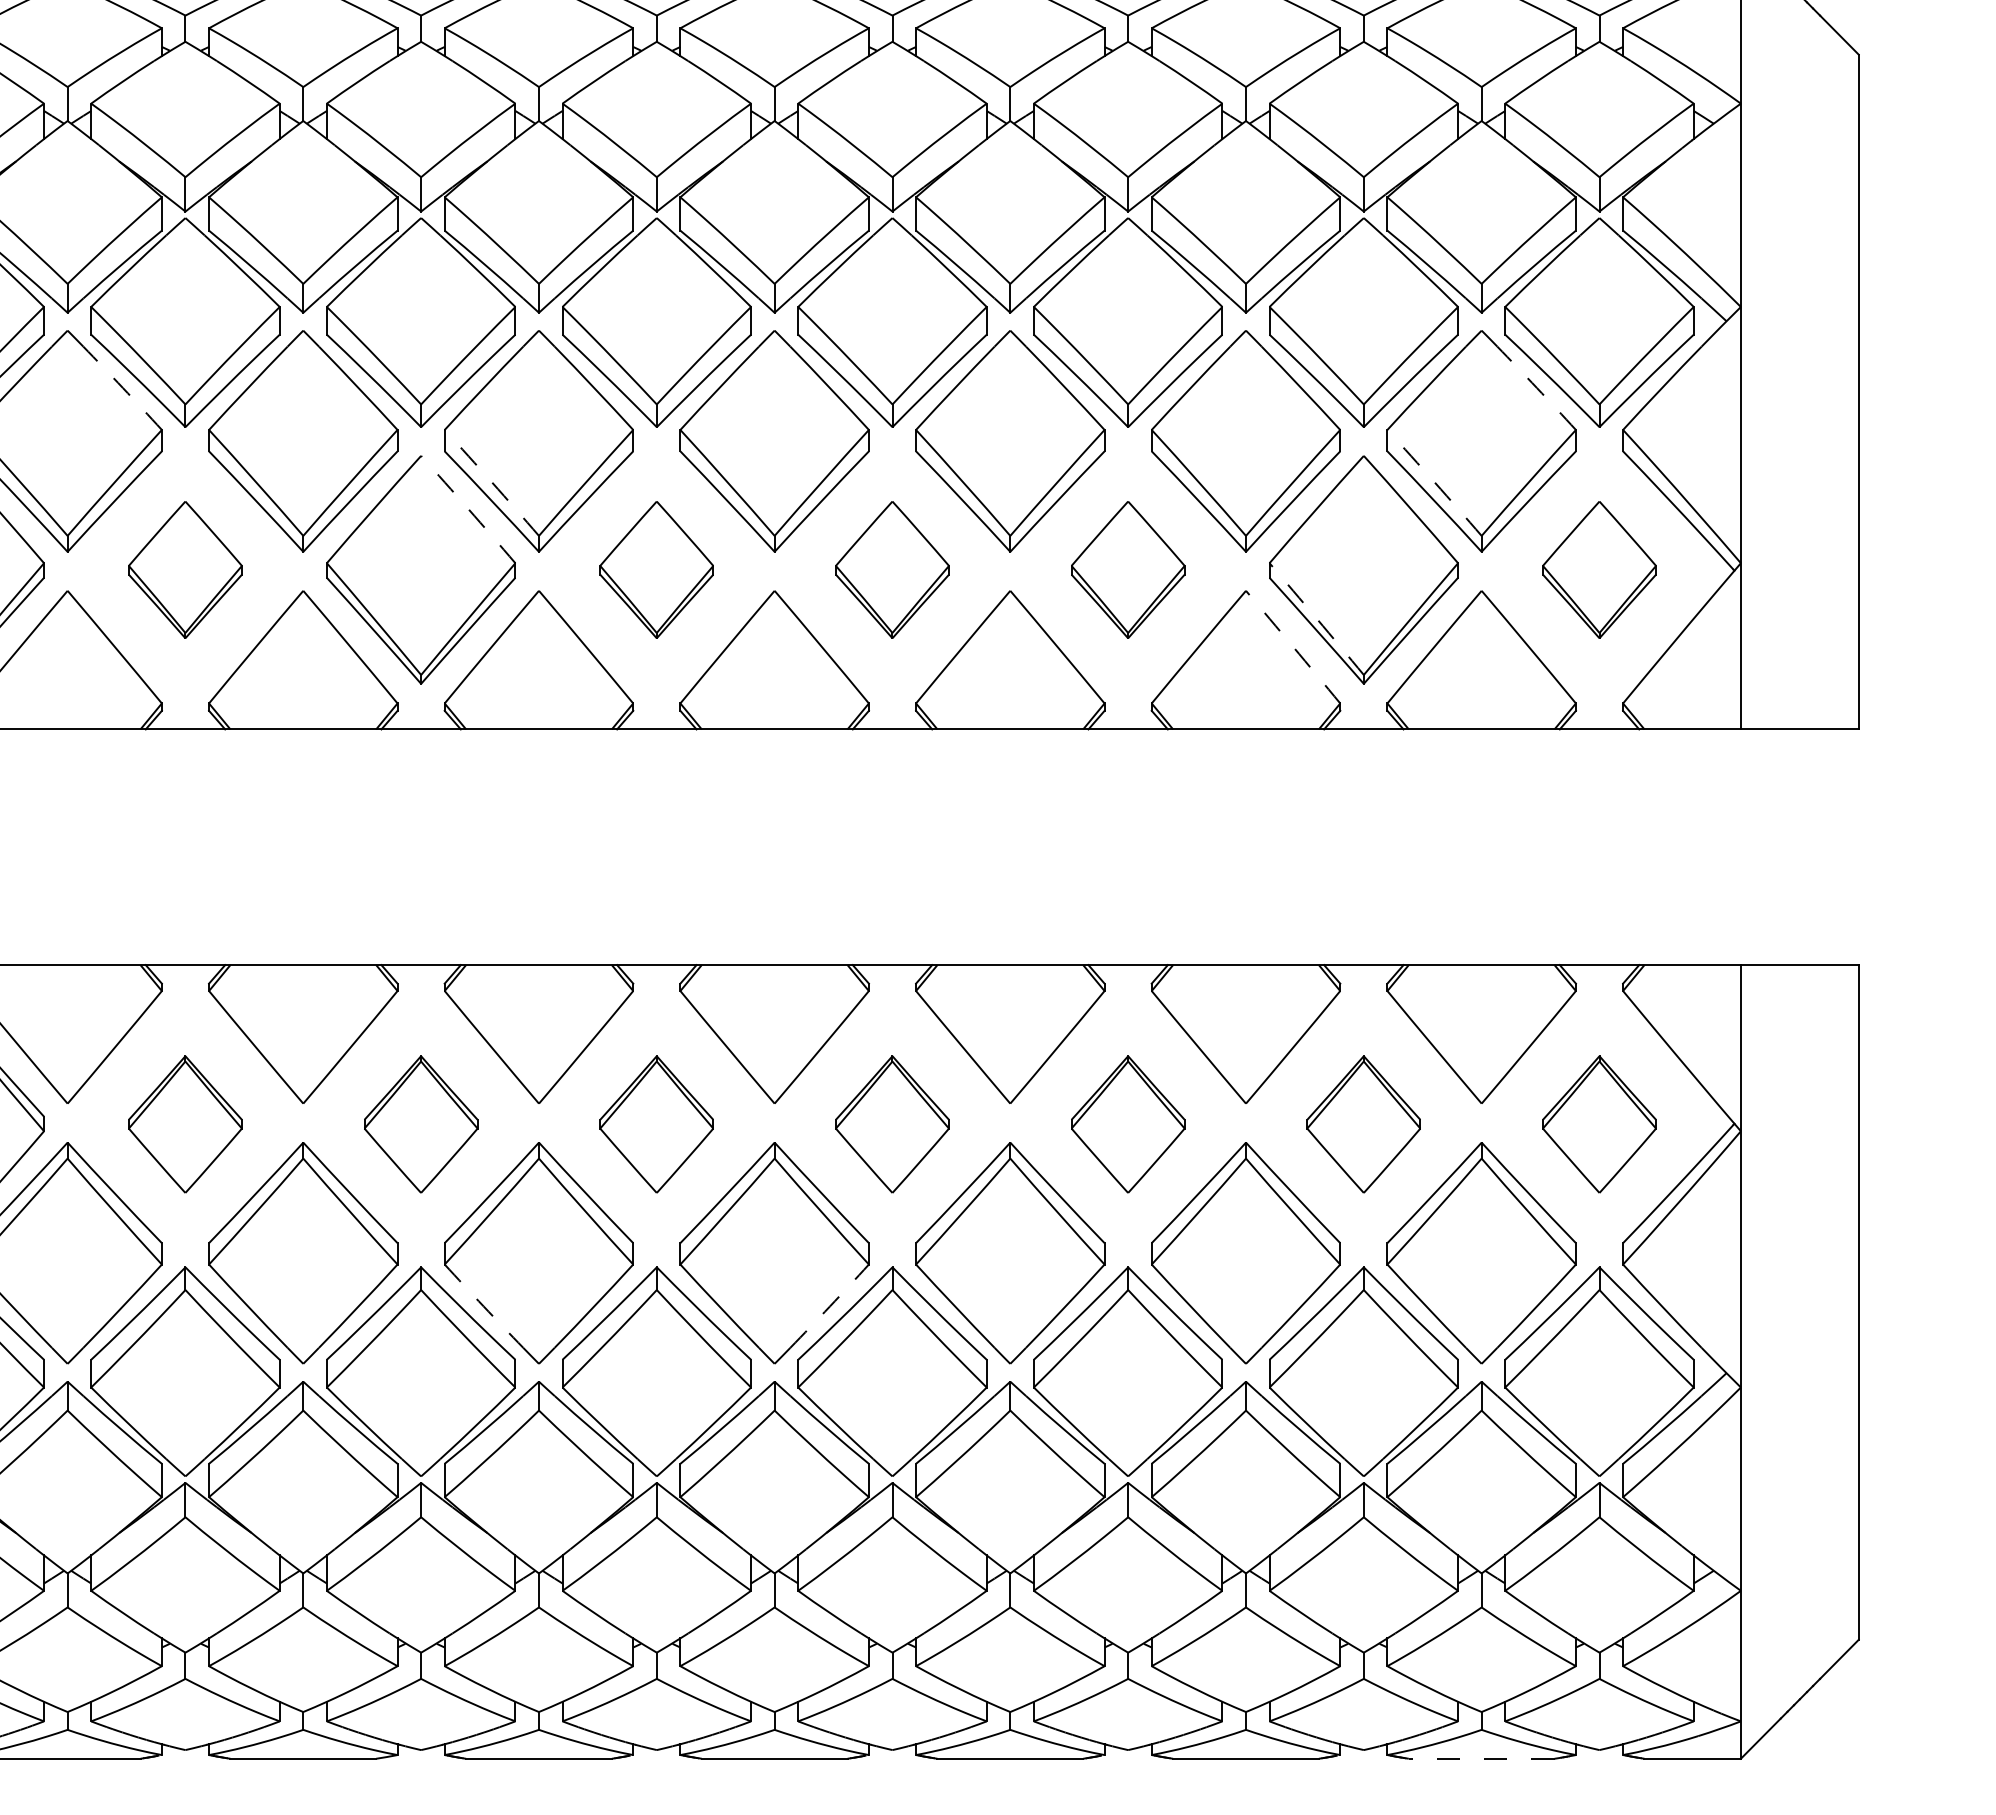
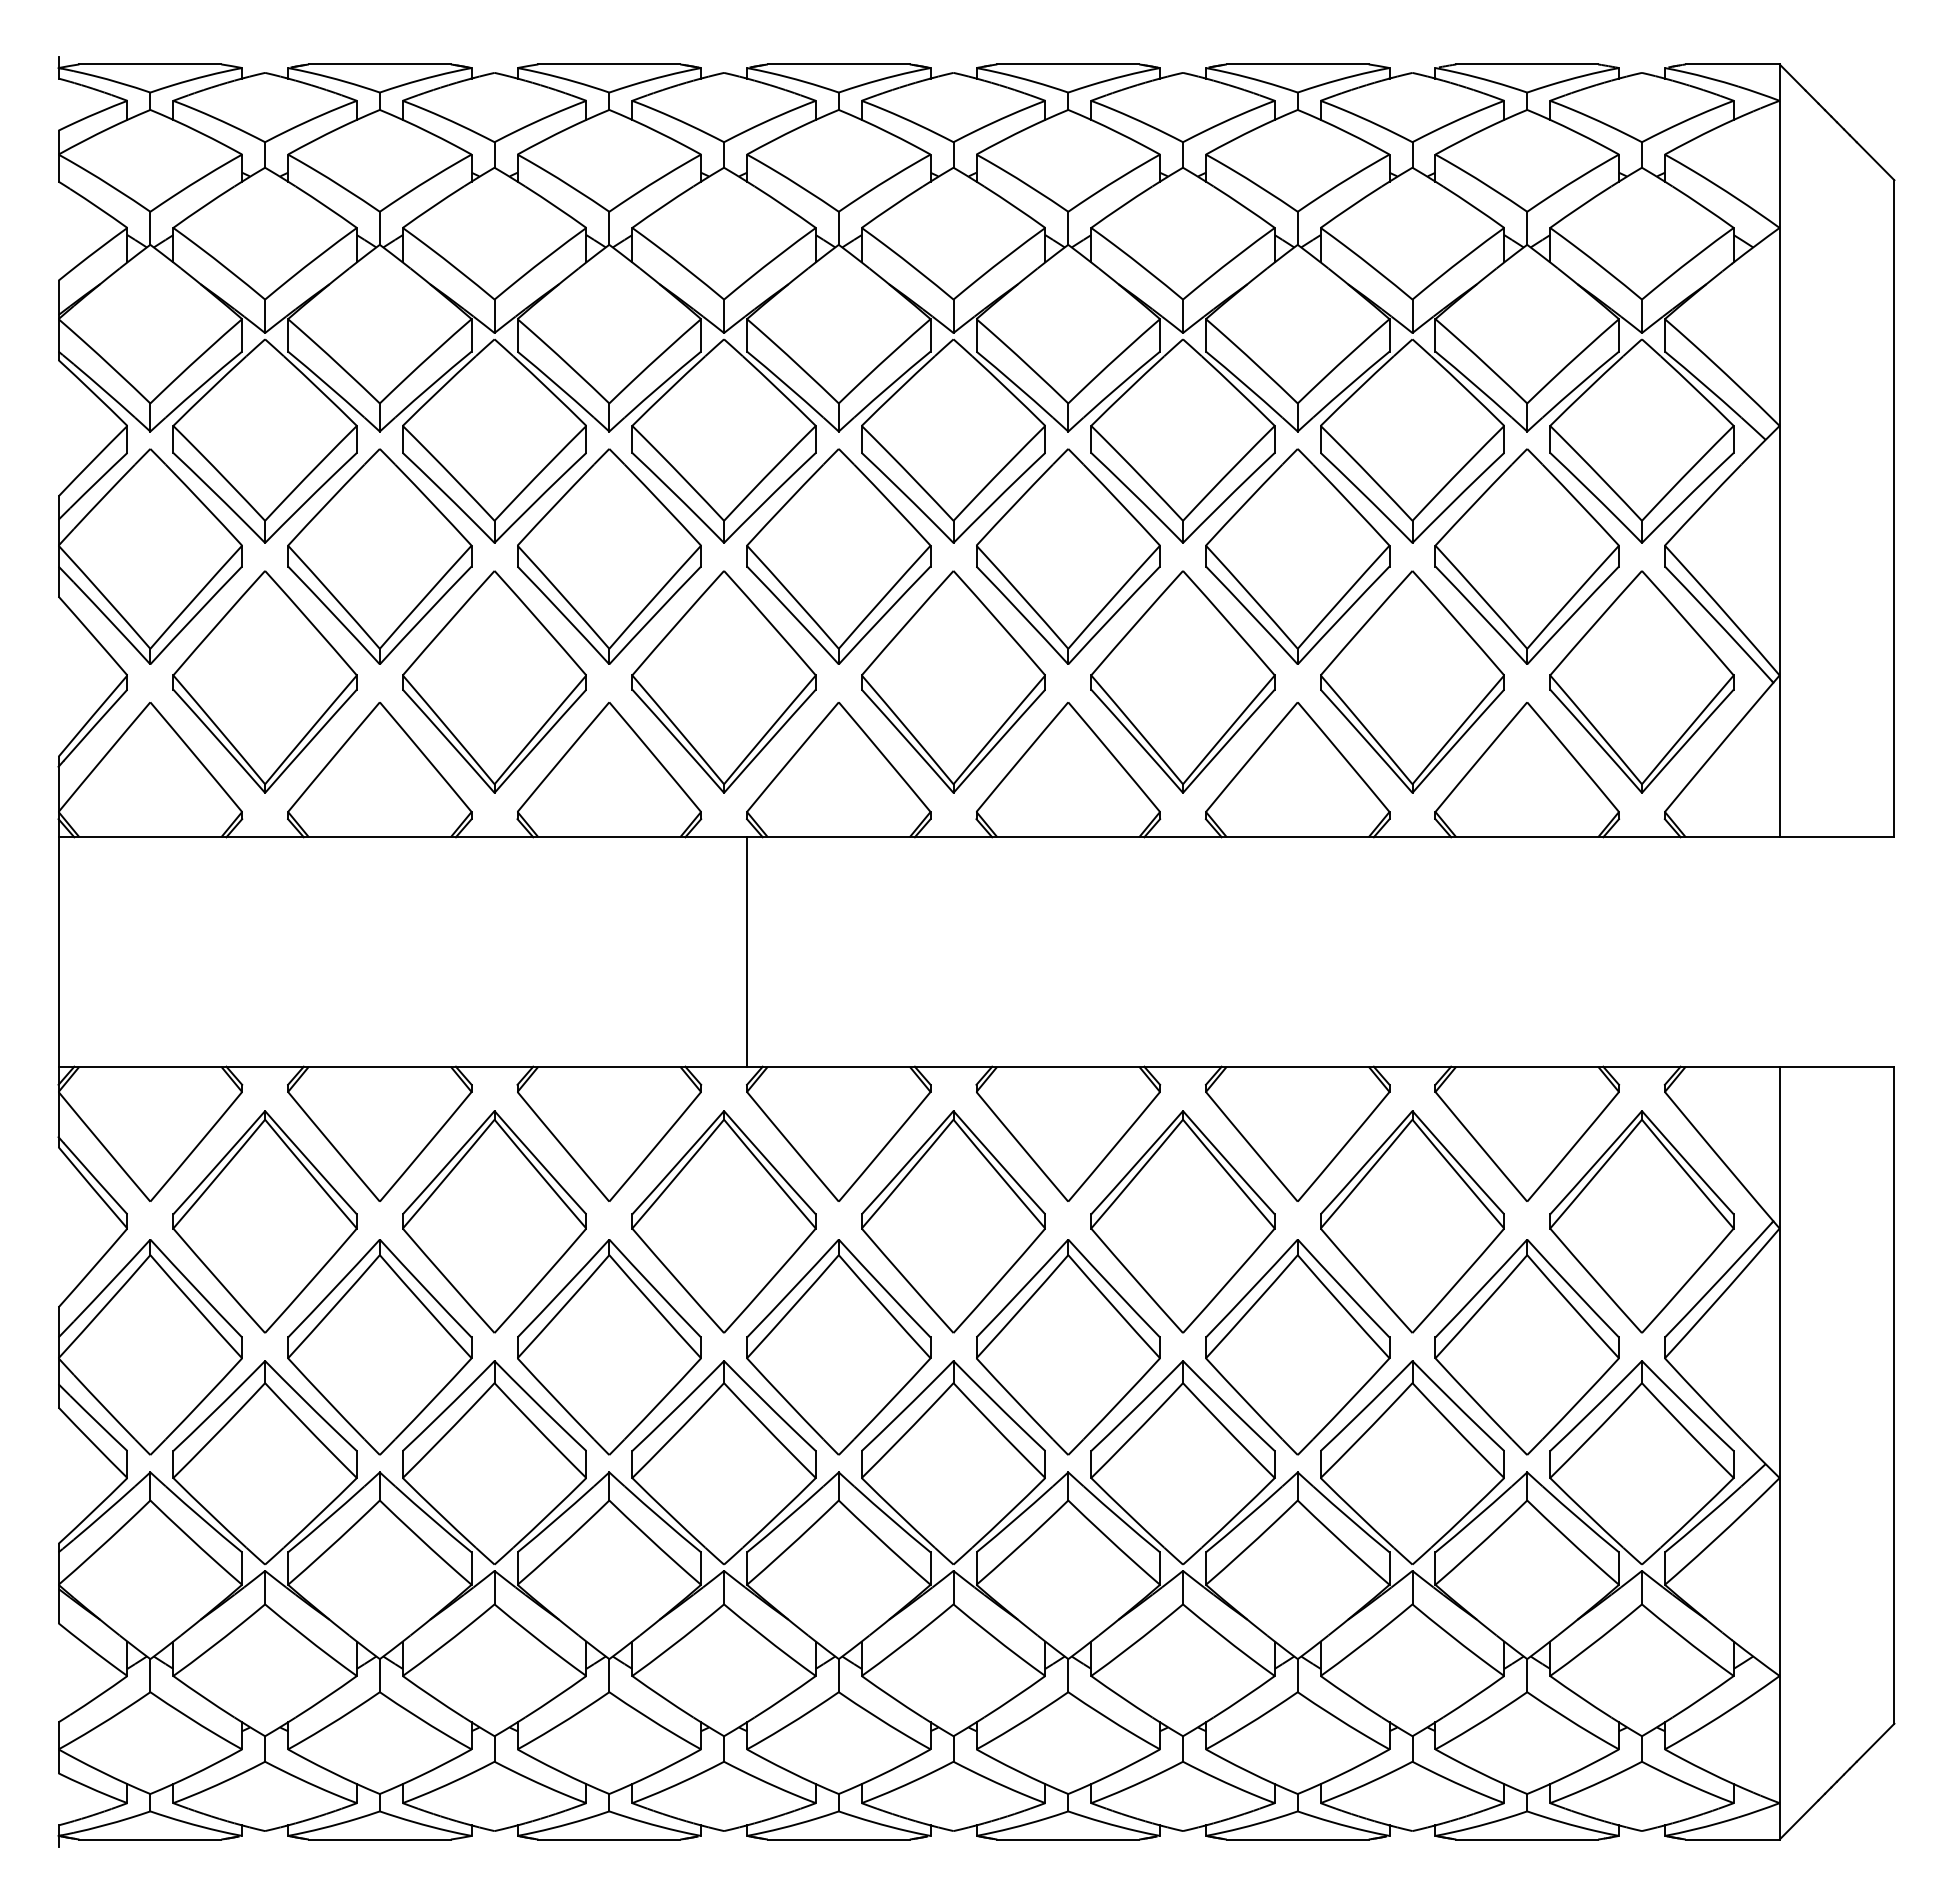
arc: (123, 387) -> (204, 504), dashed -> solid
arc: (1537, 387) -> (1581, 504), dashed -> solid
arc: (491, 482) -> (563, 596), dashed -> solid
arc: (1434, 482) -> (1481, 596), dashed -> solid
arc: (468, 508) -> (540, 622), dashed -> solid
part: (184, 569) -> (264, 681), size x1.67
part: (656, 569) -> (723, 681), size x1.67
part: (892, 569) -> (953, 681), size x1.67
part: (1127, 569) -> (1182, 681), size x1.67
part: (1599, 569) -> (1641, 681), size x1.67
arc: (1316, 618) -> (1366, 729), dashed -> solid
arc: (1292, 647) -> (1343, 757), dashed -> solid
line: (680, 846) -> (747, 951), added
part: (184, 1124) -> (264, 1221), size x1.67
part: (421, 1124) -> (494, 1221), size x1.67
part: (656, 1124) -> (723, 1221), size x1.67
part: (892, 1124) -> (953, 1221), size x1.67
part: (1127, 1124) -> (1182, 1221), size x1.67
part: (1363, 1124) -> (1412, 1221), size x1.67
part: (1599, 1124) -> (1641, 1221), size x1.67
arc: (483, 1306) -> (555, 1399), dashed -> solid
arc: (829, 1306) -> (892, 1399), dashed -> solid
line: (1481, 1758) -> (1527, 1839), dashed -> solid

